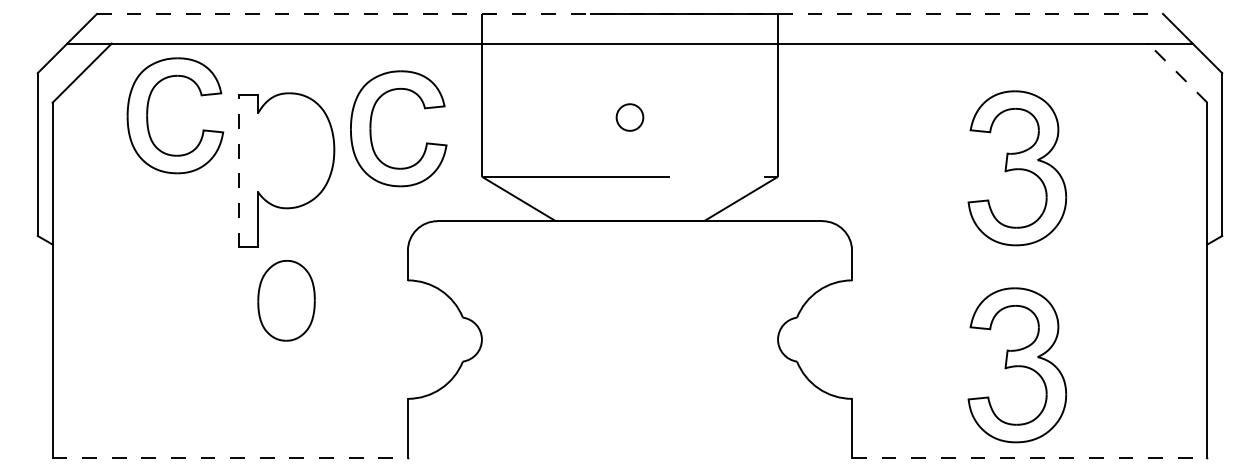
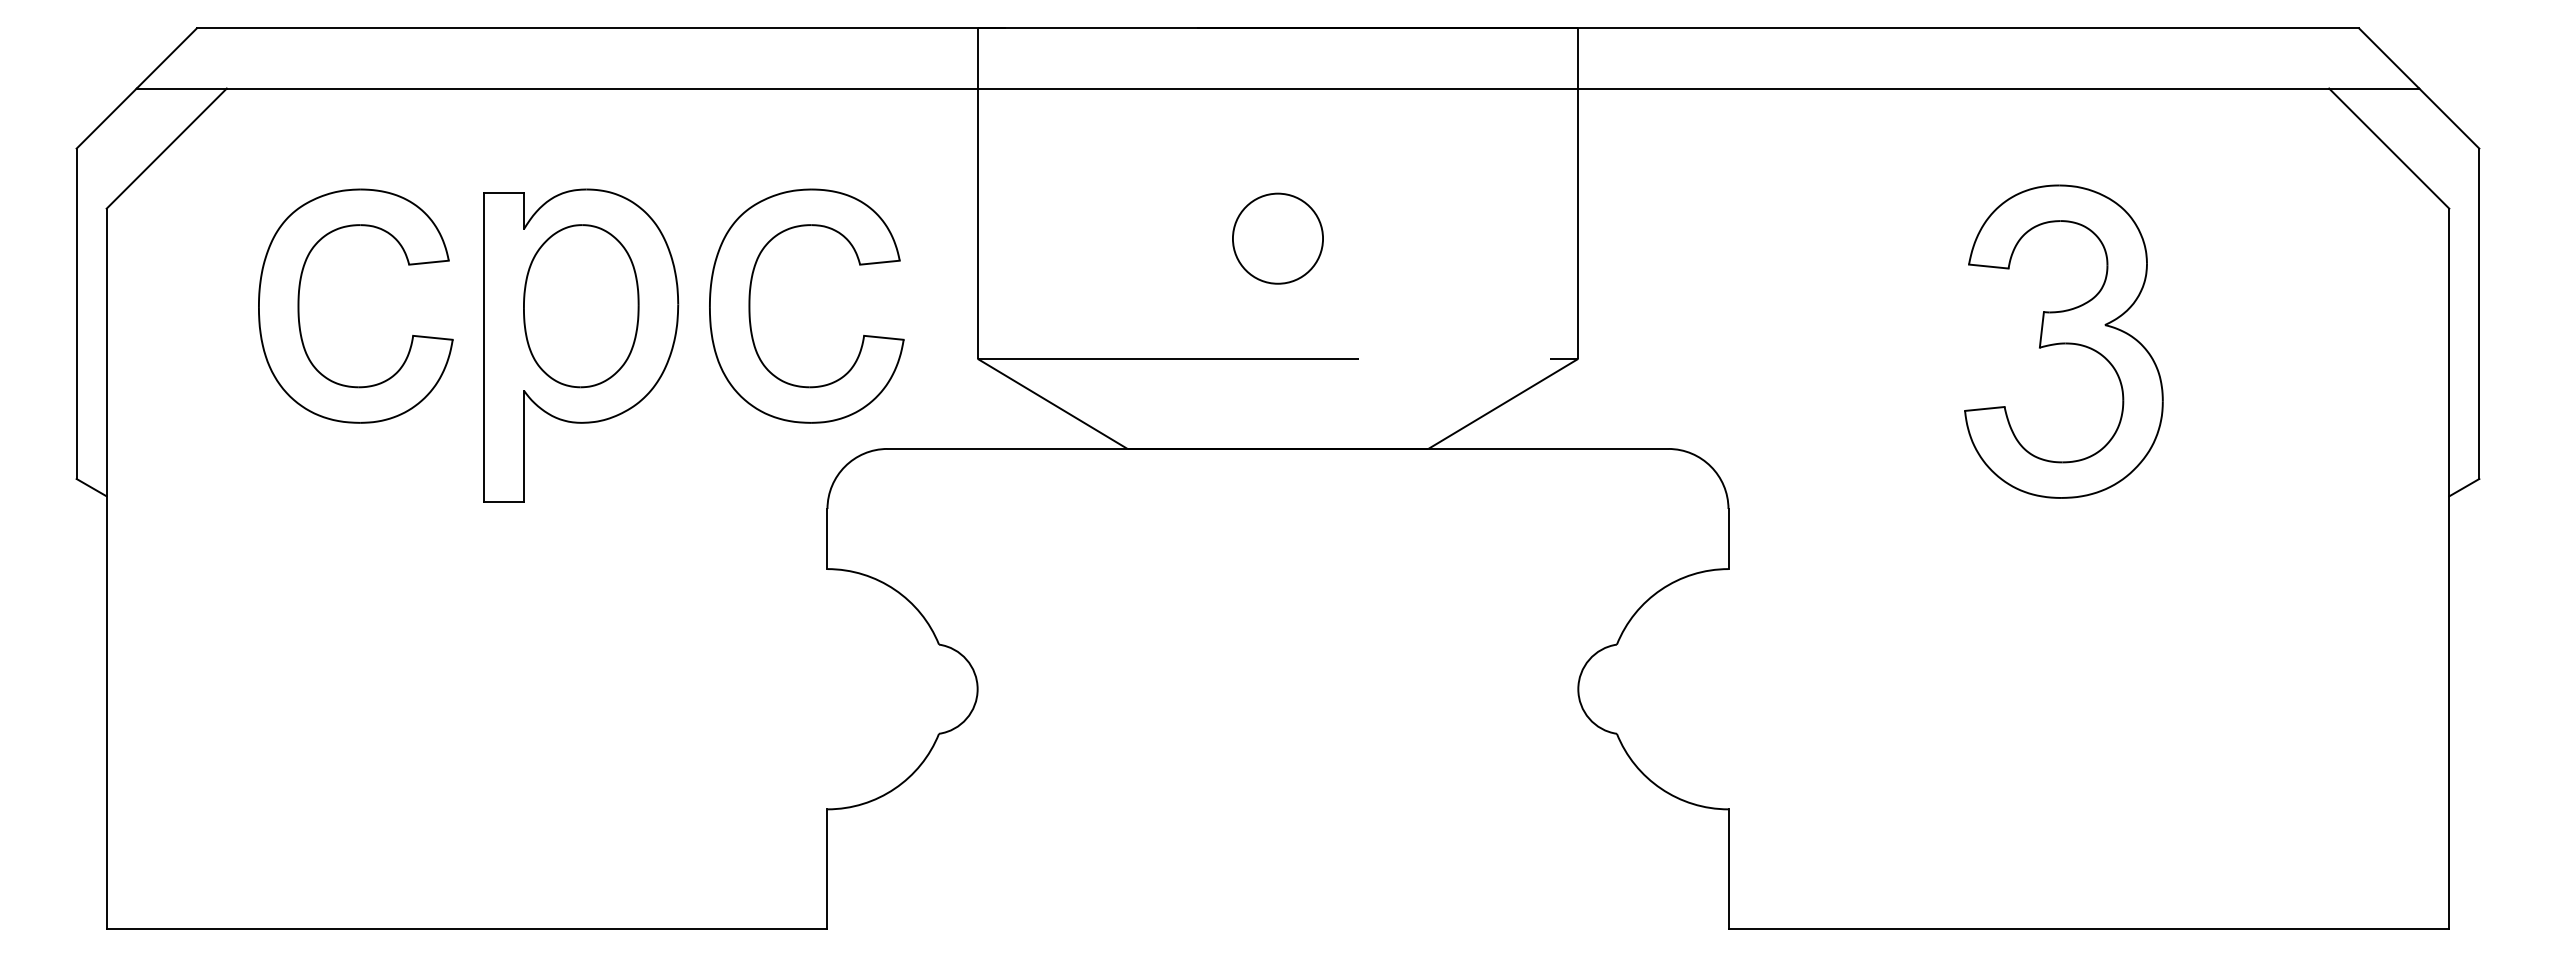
line: (629, 13) -> (1276, 27), dashed -> solid
line: (1177, 73) -> (2388, 149), dashed -> solid
part: (148, 113) -> (301, 301), moved
circle: (629, 117) -> (1276, 238), size x1.67
part: (371, 128) -> (751, 305), moved
line: (238, 170) -> (483, 346), dashed -> solid
part: (286, 300) -> (581, 305), moved
part: (1017, 365) -> (2064, 741), removed
line: (230, 458) -> (467, 930), dashed -> solid
line: (1029, 458) -> (2088, 930), dashed -> solid

